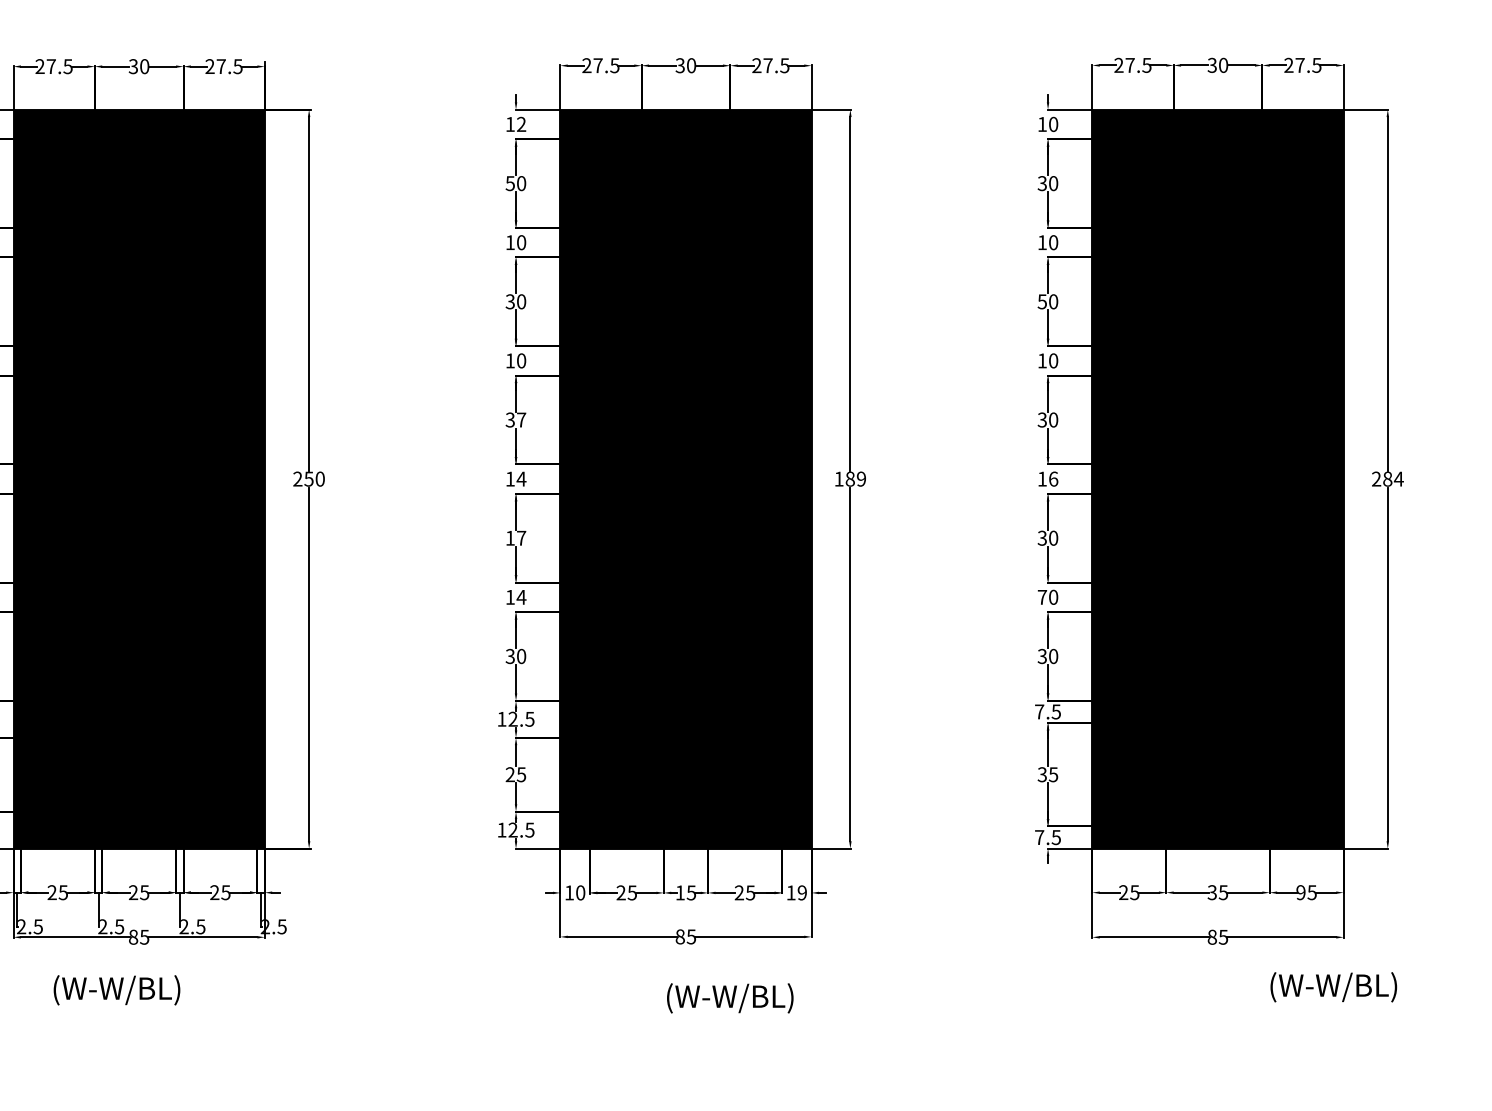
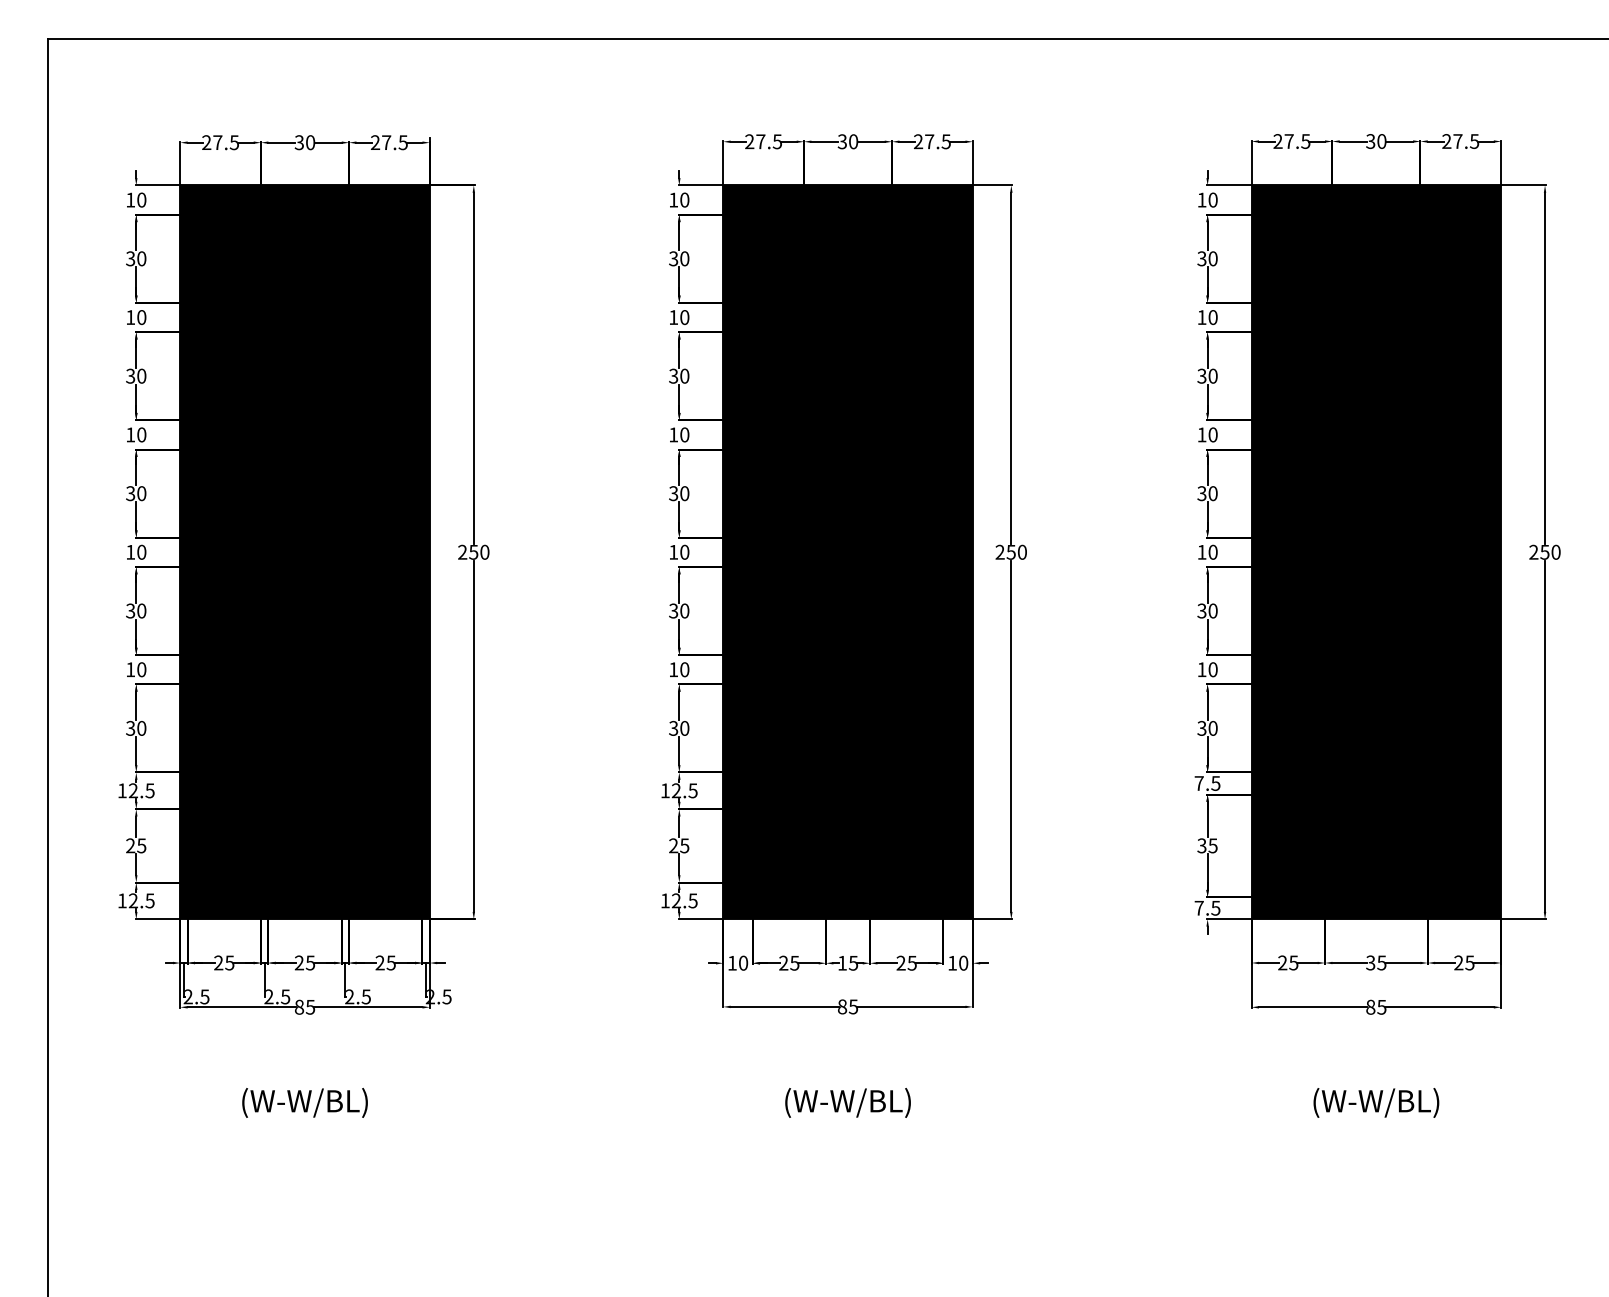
text: (521, 123) -> (684, 199), 12 -> 10
text: (510, 183) -> (673, 258), 50 -> 30
text: (1041, 301) -> (1201, 375), 50 -> 30
text: (521, 419) -> (684, 493), 37 -> 30
text: (521, 478) -> (684, 551), 14 -> 10
text: (849, 478) -> (1010, 551), 189 -> 250
text: (1052, 478) -> (1212, 551), 16 -> 10
text: (1393, 478) -> (1550, 551), 284 -> 250
text: (516, 537) -> (679, 610), 17 -> 30
text: (521, 597) -> (684, 669), 14 -> 10
text: (1041, 597) -> (1201, 669), 70 -> 10
text: (802, 892) -> (963, 962), 19 -> 10
text: (1300, 893) -> (1458, 963), 95 -> 25
text: (1333, 986) -> (1376, 1102), moved
text: (116, 989) -> (304, 1102), moved
text: (729, 997) -> (847, 1102), moved

